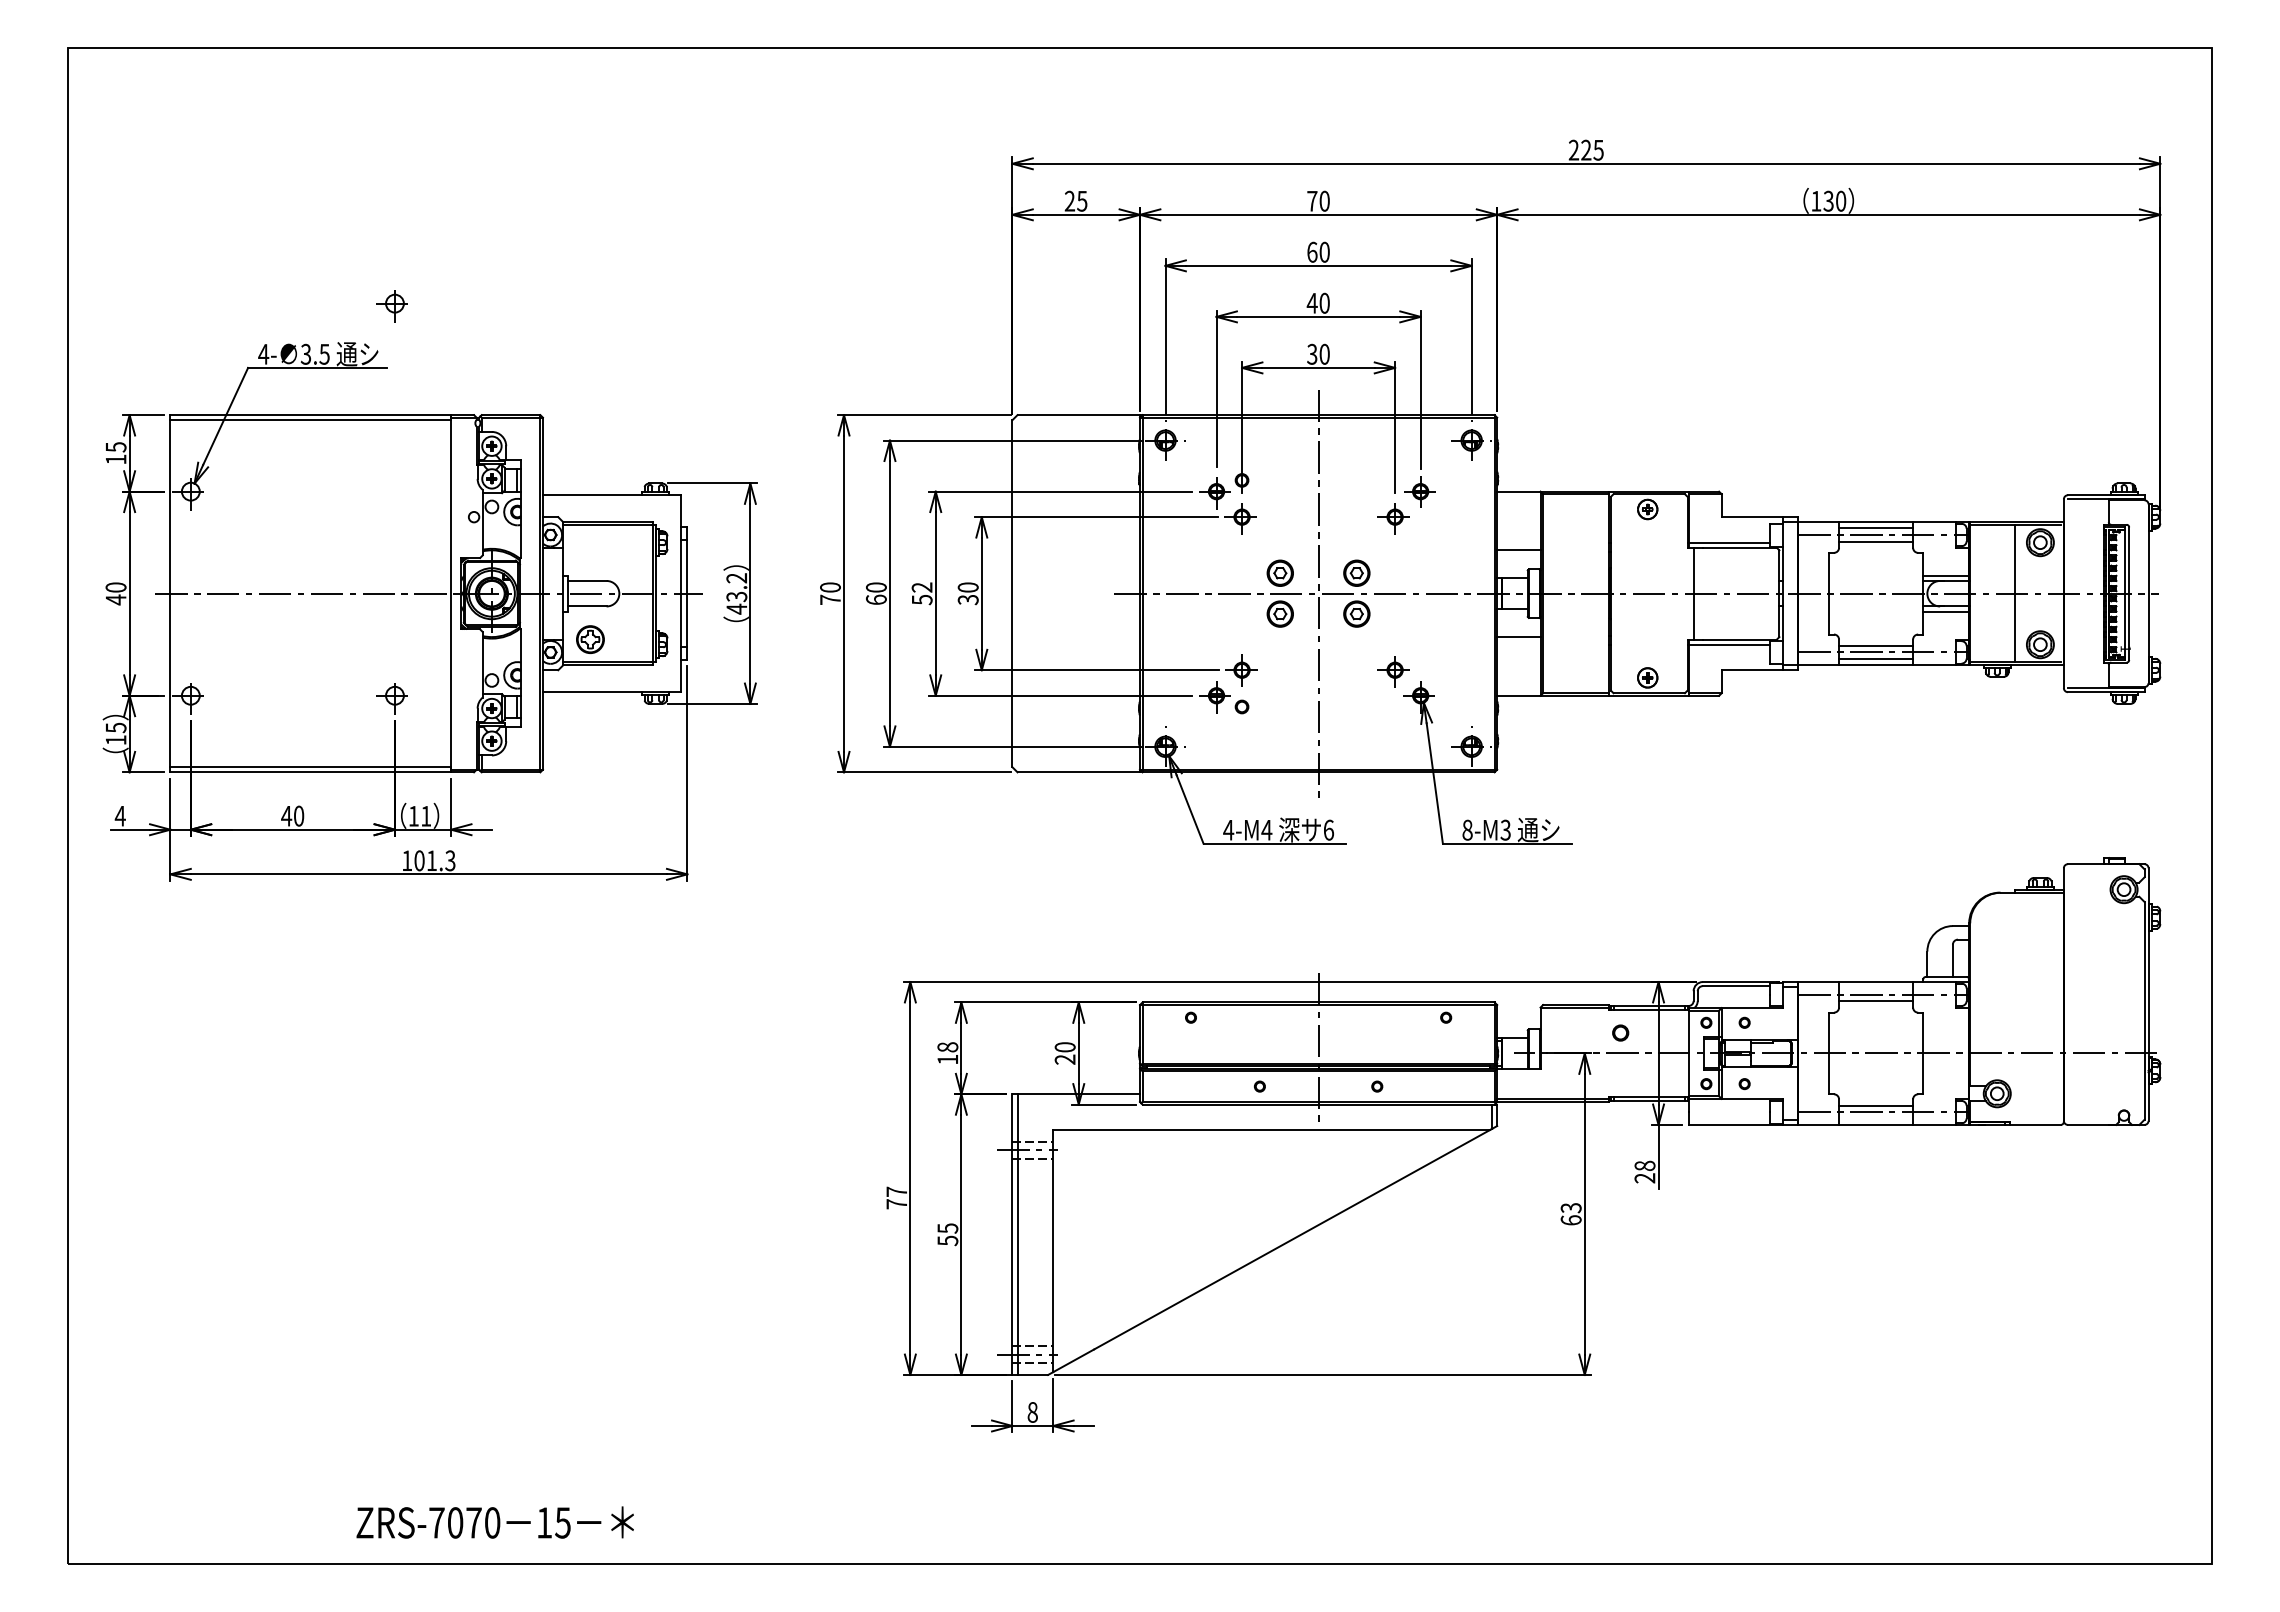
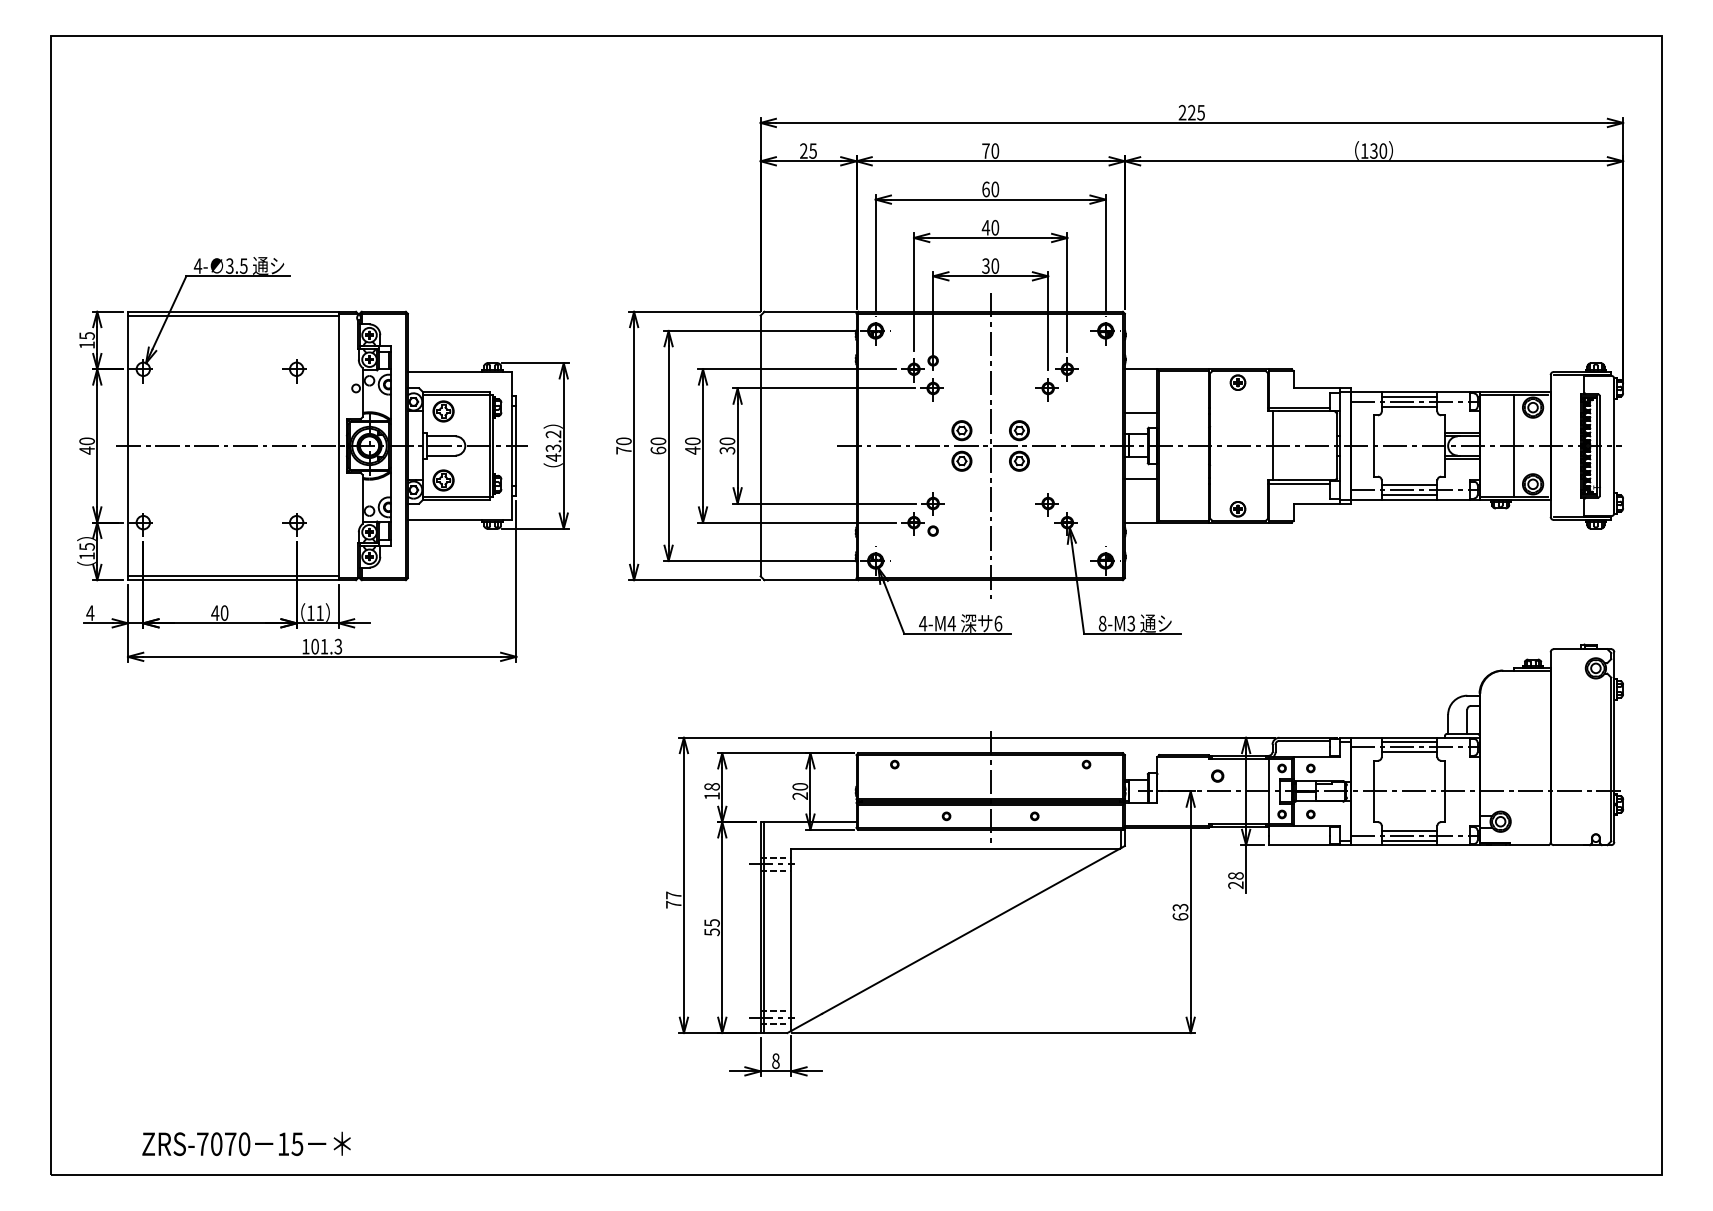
part: (391, 306) -> (294, 371), moved
part: (590, 547) -> (443, 411), added
text: (921, 593) -> (692, 445), 52 -> 40
line: (1876, 988) -> (1409, 742), added
line: (1876, 1118) -> (1409, 840), added
text: (494, 1522) -> (245, 1143), moved

